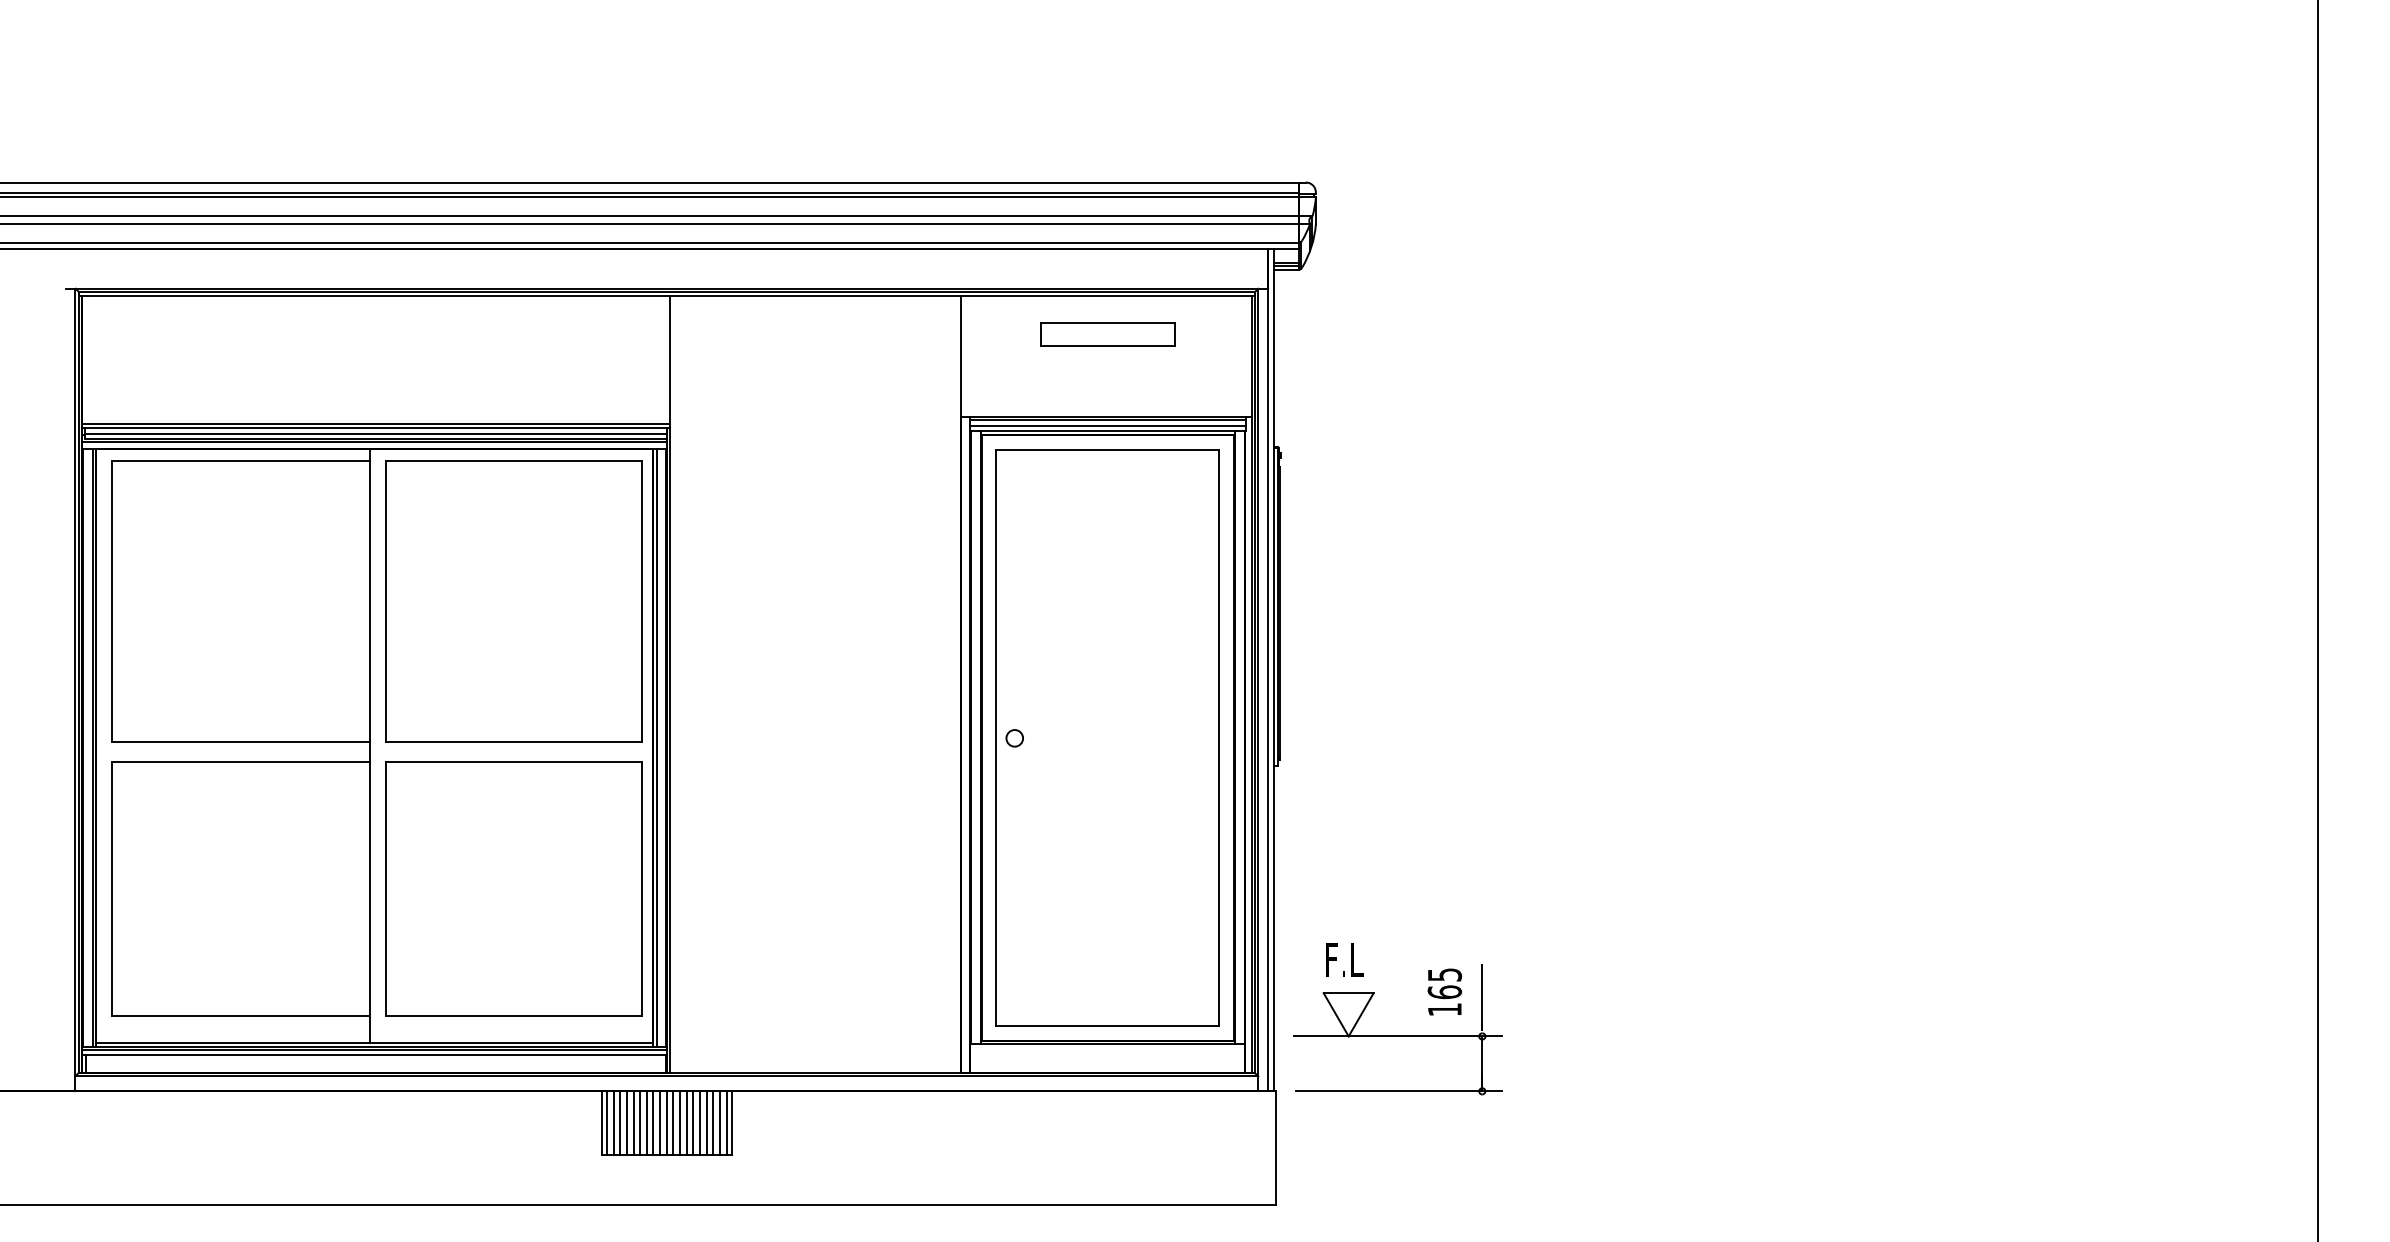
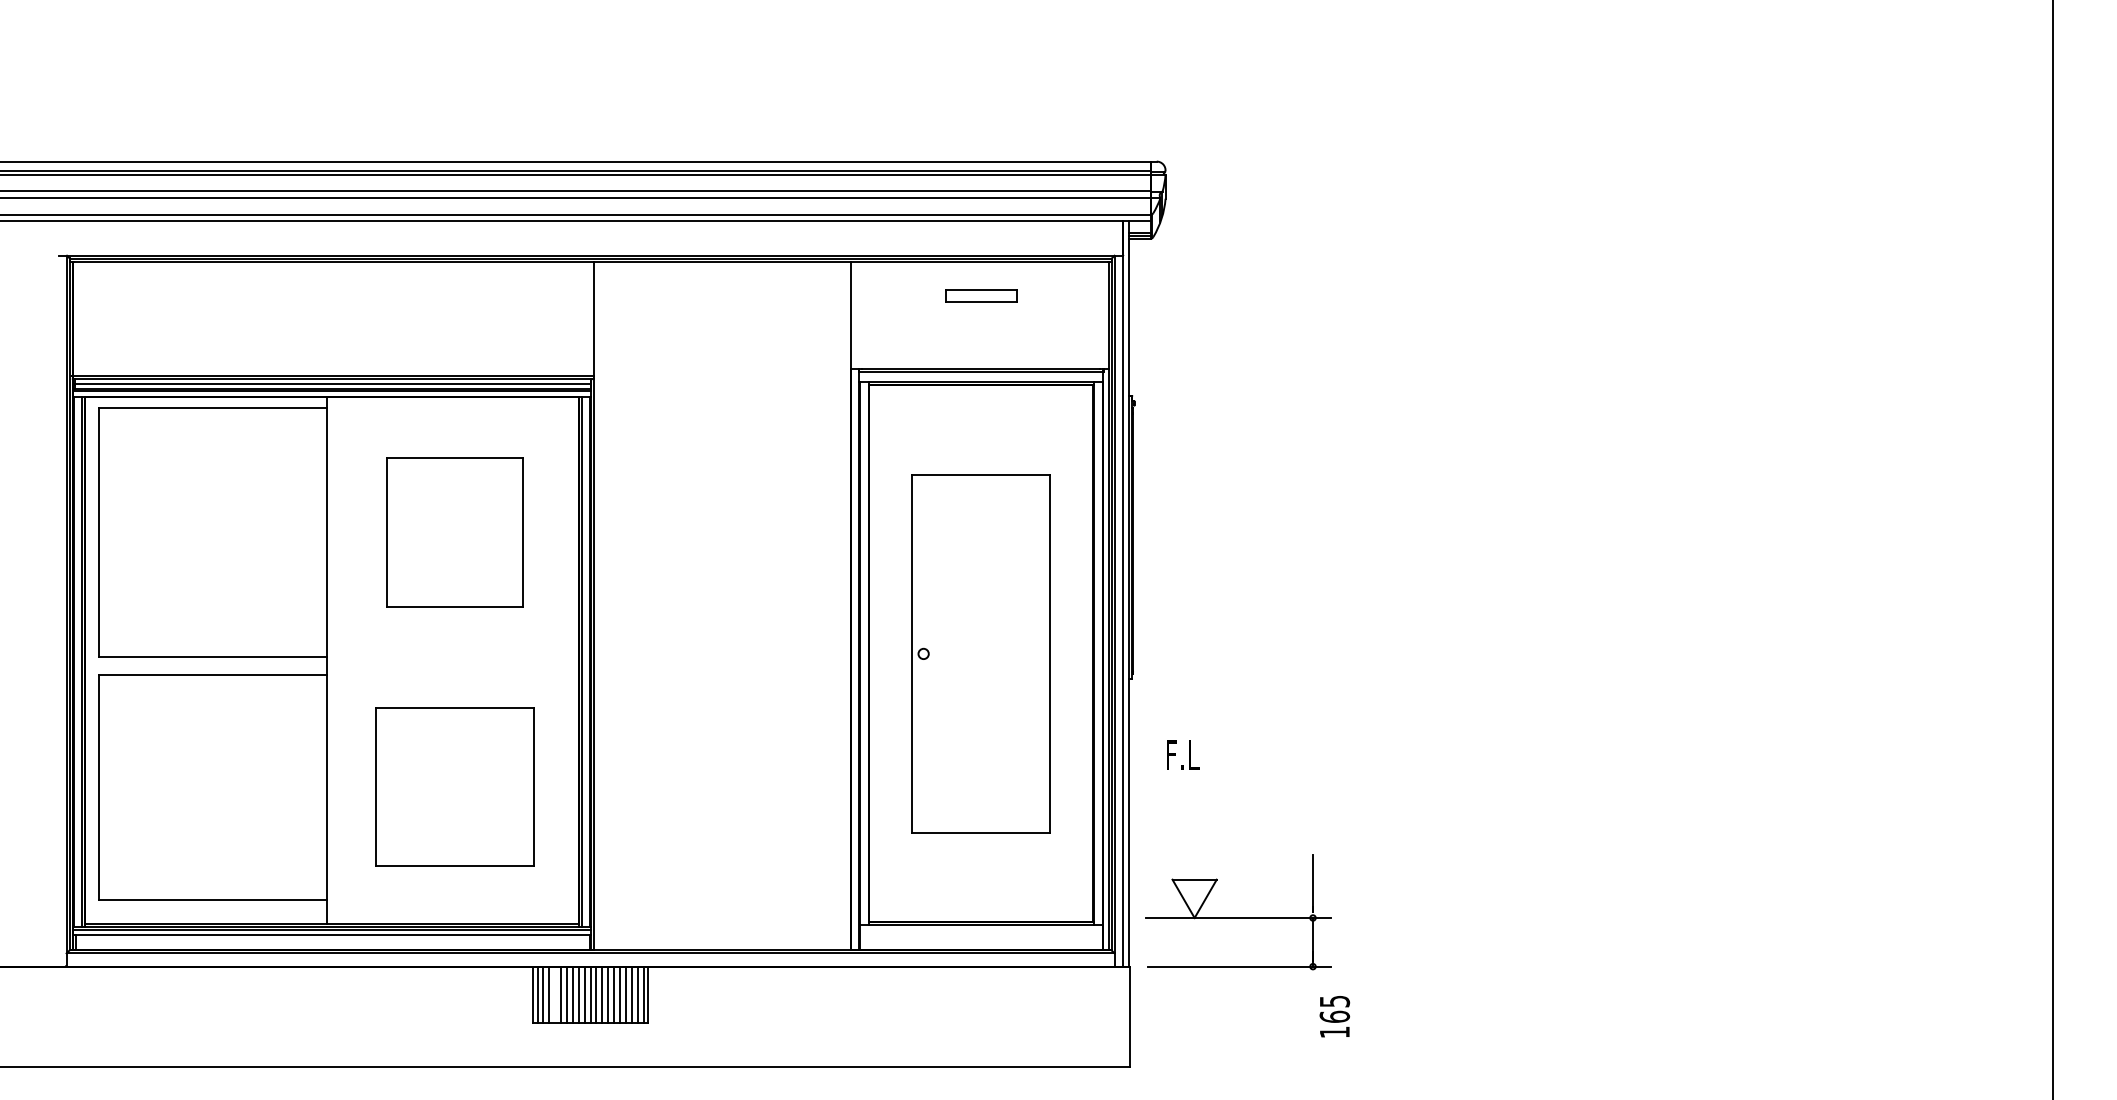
part: (1108, 333) -> (981, 295), size x0.6
line: (1106, 425) -> (980, 376), removed
part: (513, 601) -> (454, 532), size x0.6
part: (1108, 737) -> (981, 653), size x0.7
part: (513, 889) -> (454, 787), size x0.7
text: (1345, 959) -> (1183, 754), moved
text: (1444, 991) -> (1334, 1016), moved
line: (627, 1122) -> (555, 994), removed

